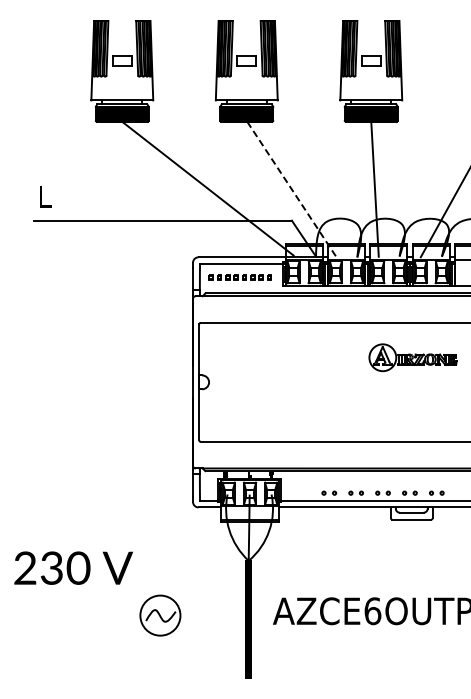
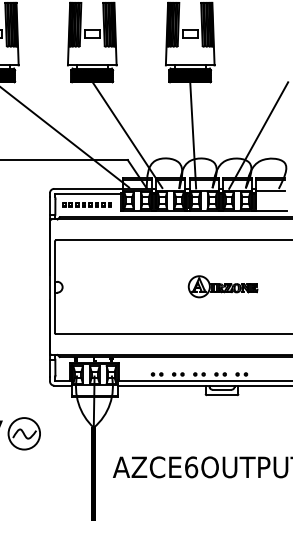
line: (291, 188) -> (127, 134), dashed -> solid
part: (412, 357) -> (222, 286), moved
part: (160, 615) -> (24, 433), moved

